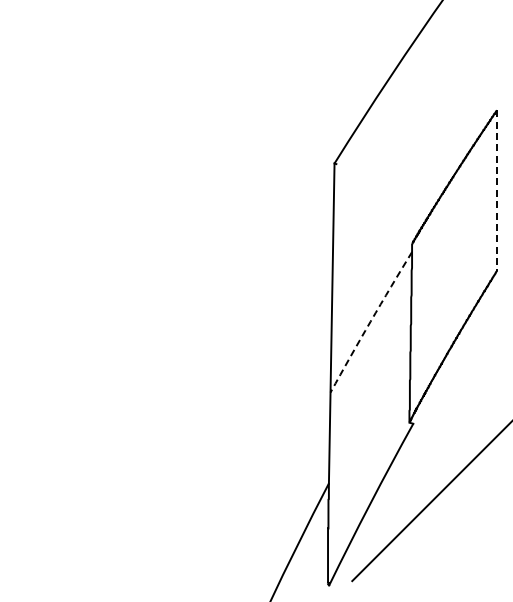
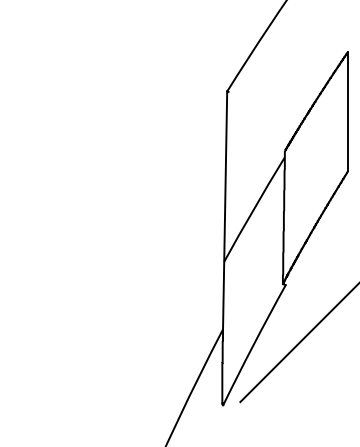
line: (497, 191) -> (348, 112), dashed -> solid
arc: (370, 321) -> (253, 208), dashed -> solid

